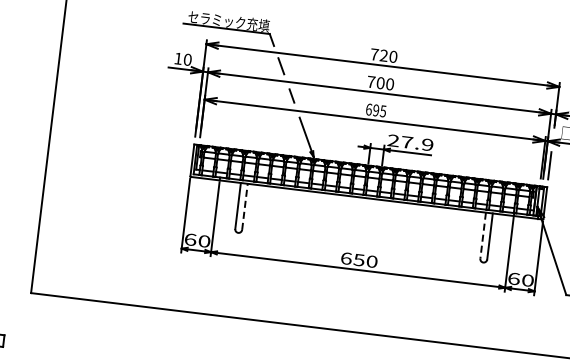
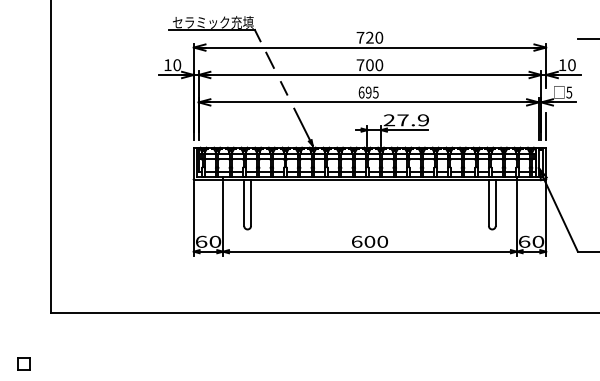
line: (245, 206) -> (251, 202), dashed -> solid
line: (482, 236) -> (488, 203), dashed -> solid
text: (358, 259) -> (369, 241), 650 -> 600

